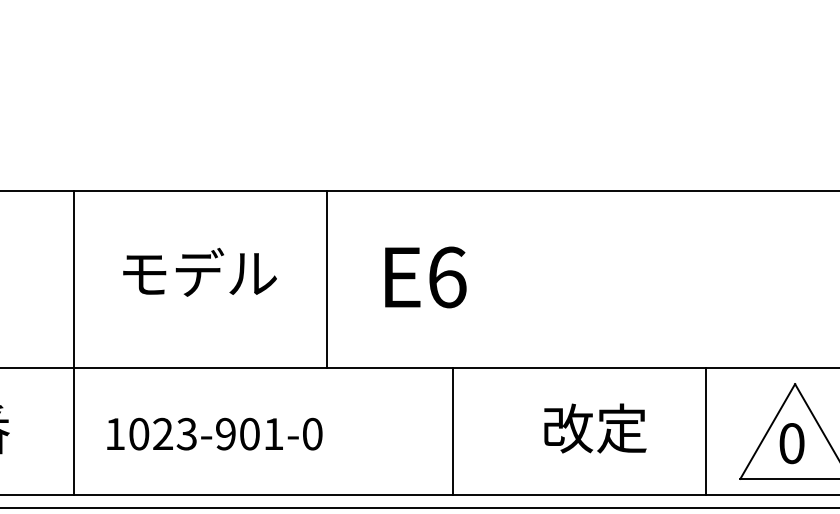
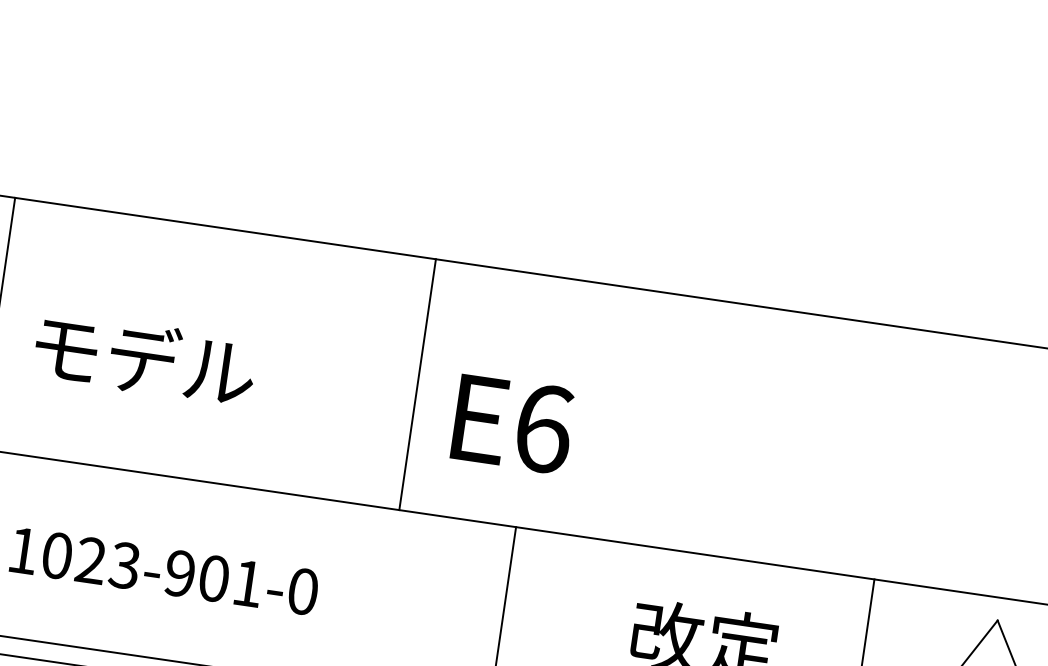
text: (199, 271) -> (144, 357), moved
text: (425, 277) -> (512, 424), moved
line: (326, 279) -> (417, 384), moved

